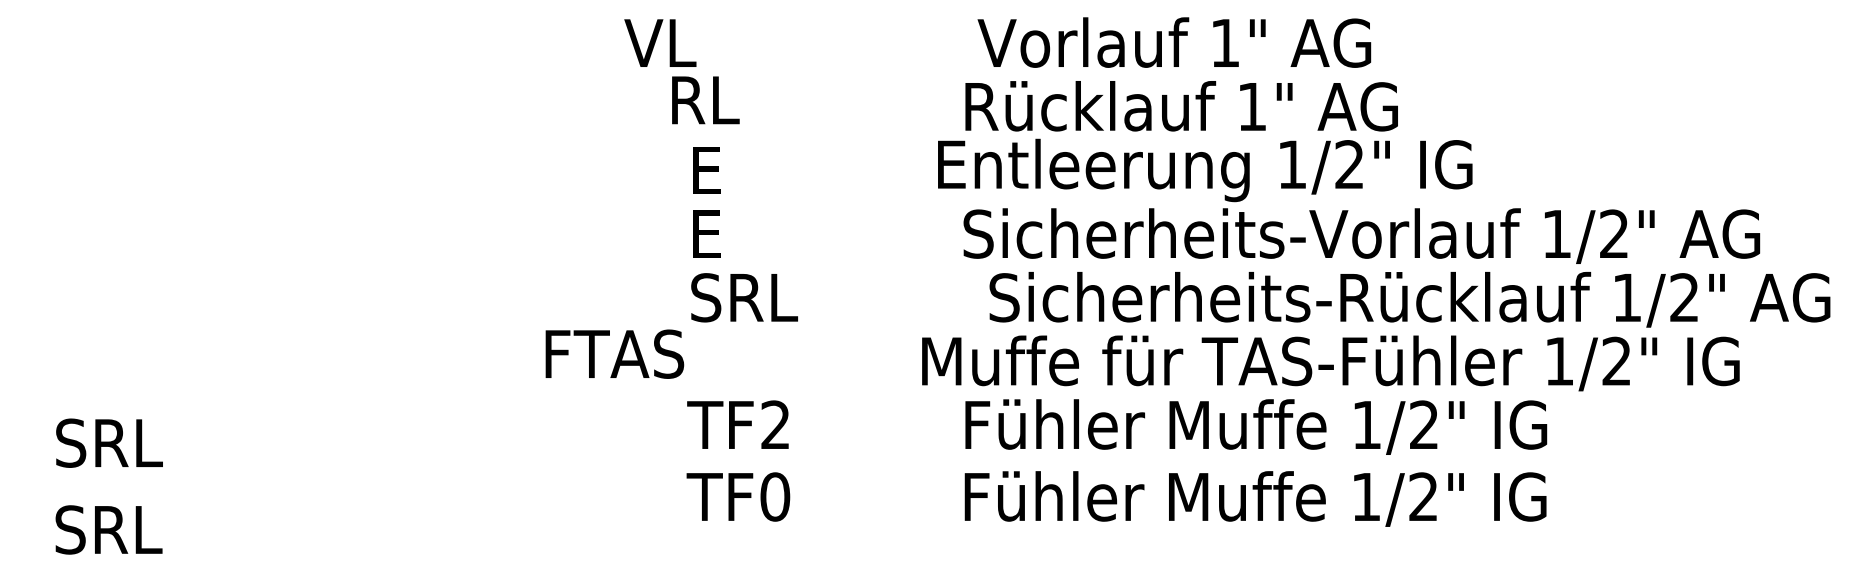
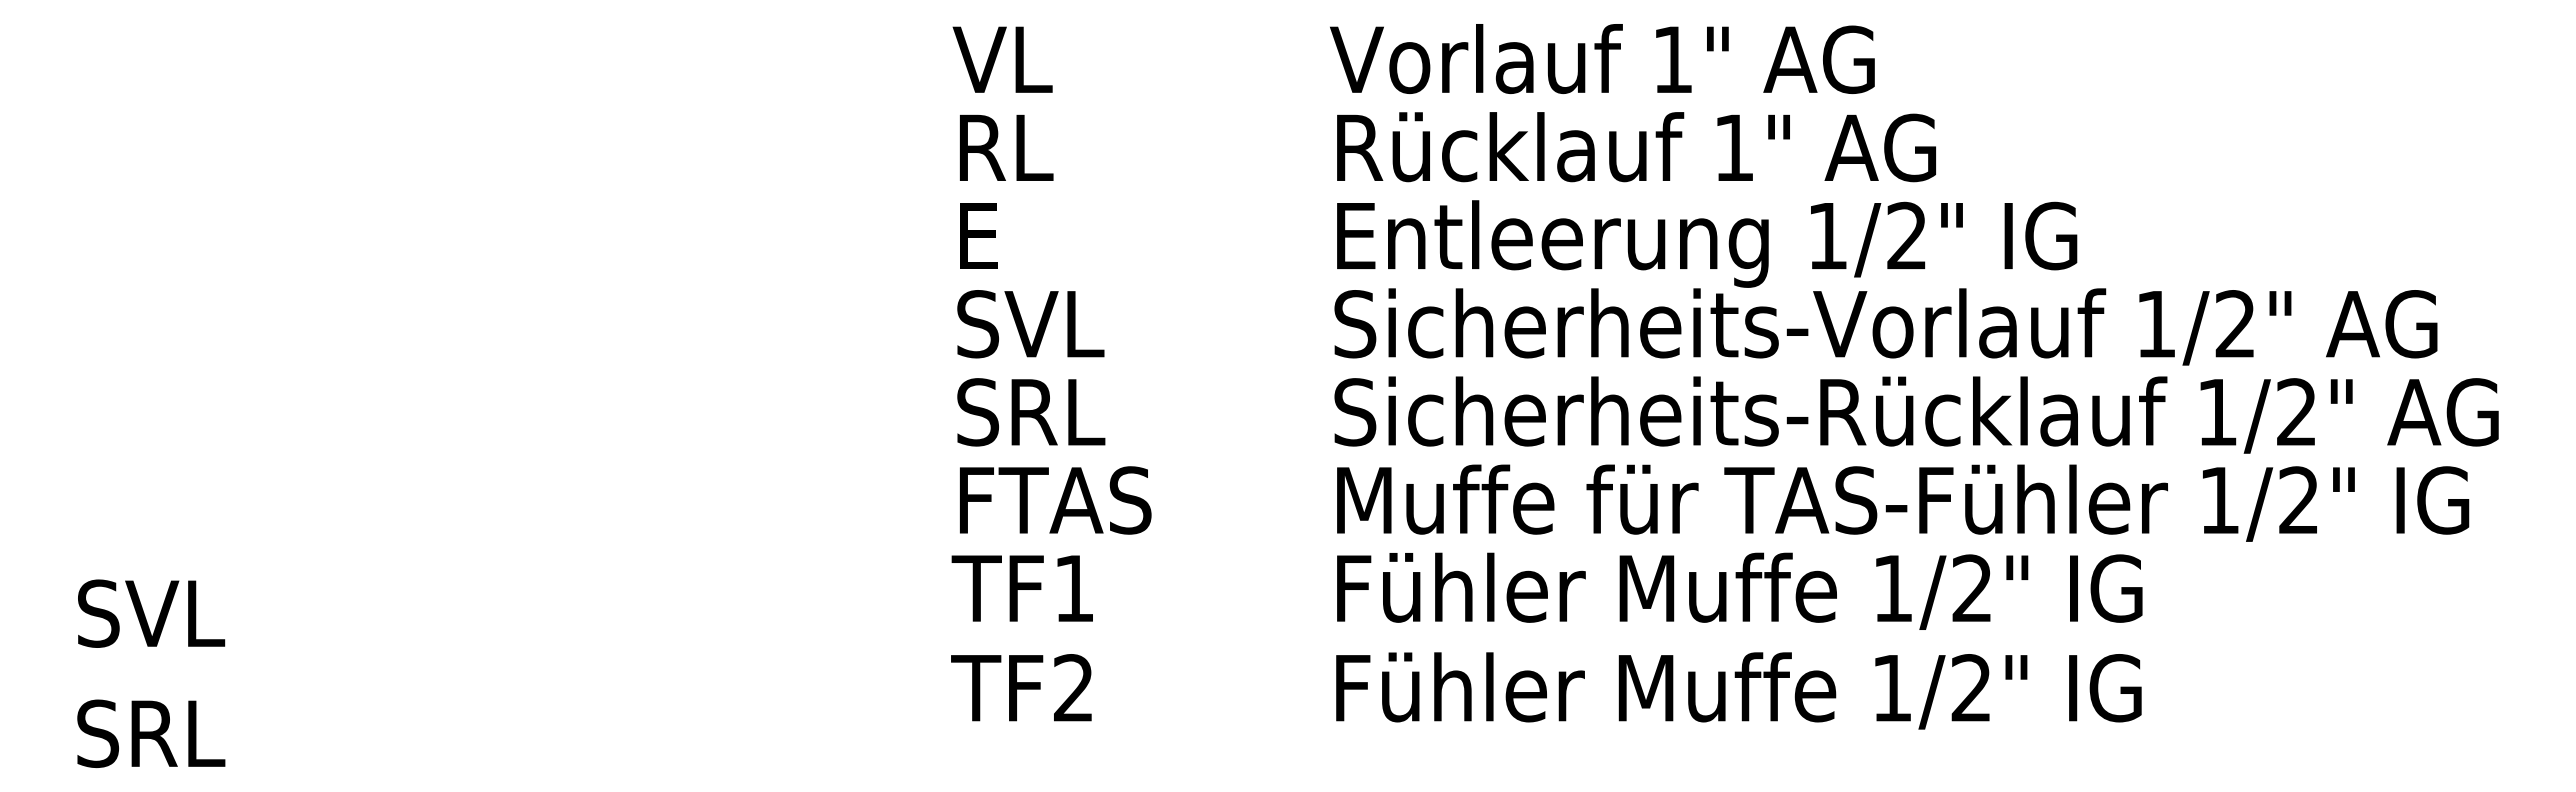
text: (660, 42) -> (1002, 59), moved
text: (1174, 42) -> (1602, 58), moved
text: (705, 100) -> (1006, 147), moved
text: (1205, 170) -> (1707, 243), moved
text: (744, 234) -> (1030, 324), E -> SVL
text: (1409, 299) -> (1916, 414), moved
text: (614, 354) -> (1055, 500), moved
text: (1331, 362) -> (1903, 502), moved
text: (775, 424) -> (1073, 587), TF2 -> TF1
text: (126, 443) -> (175, 613), SRL -> SVL
text: (775, 497) -> (1073, 688), TF0 -> TF2

